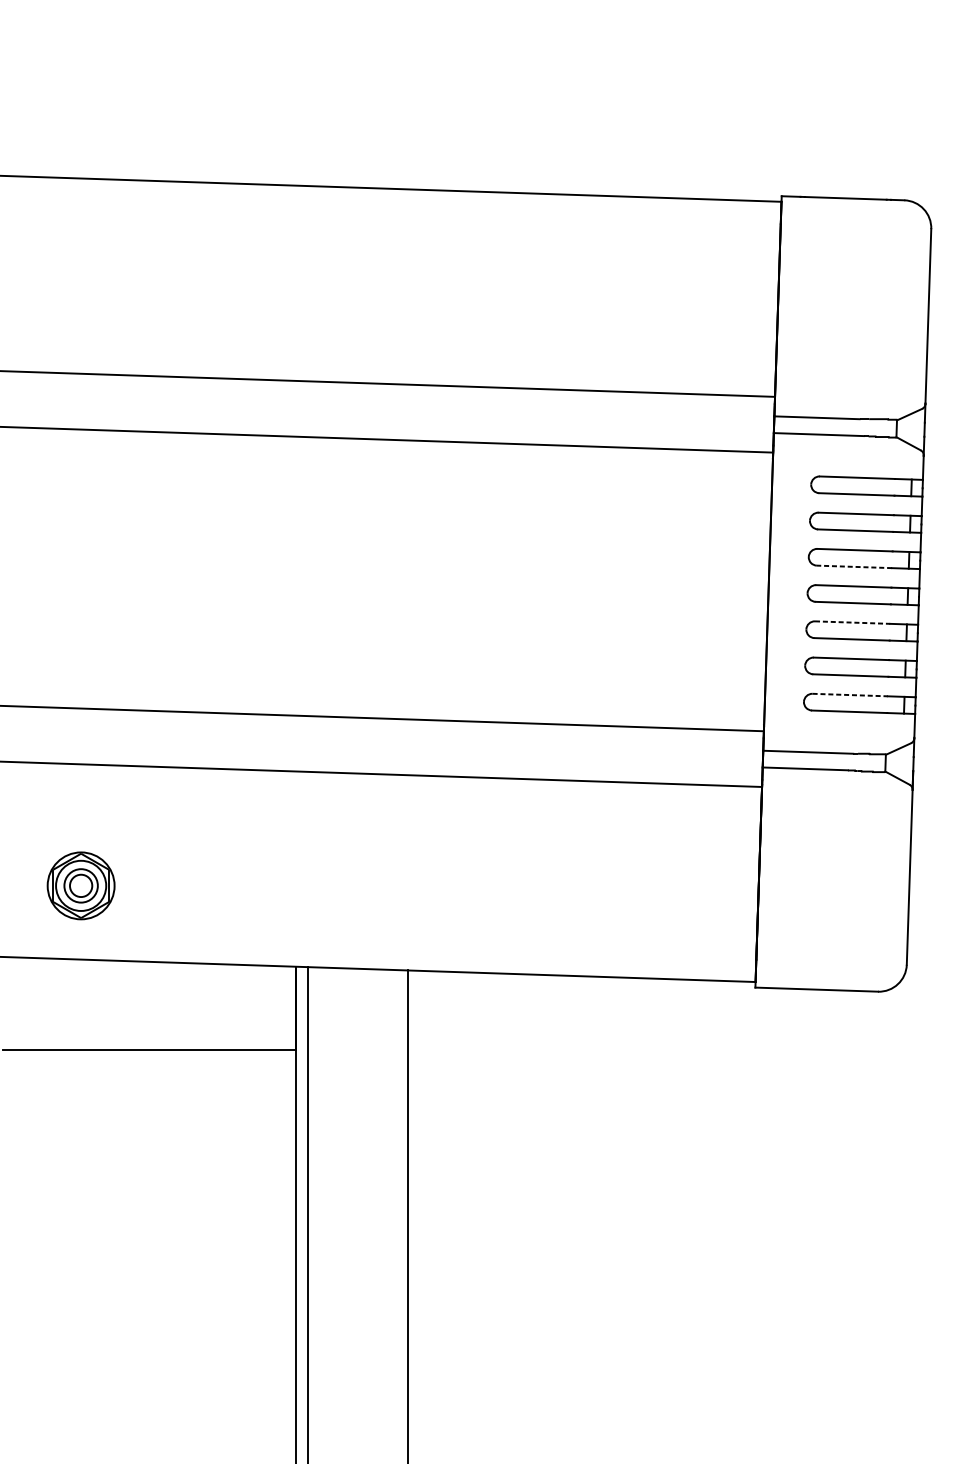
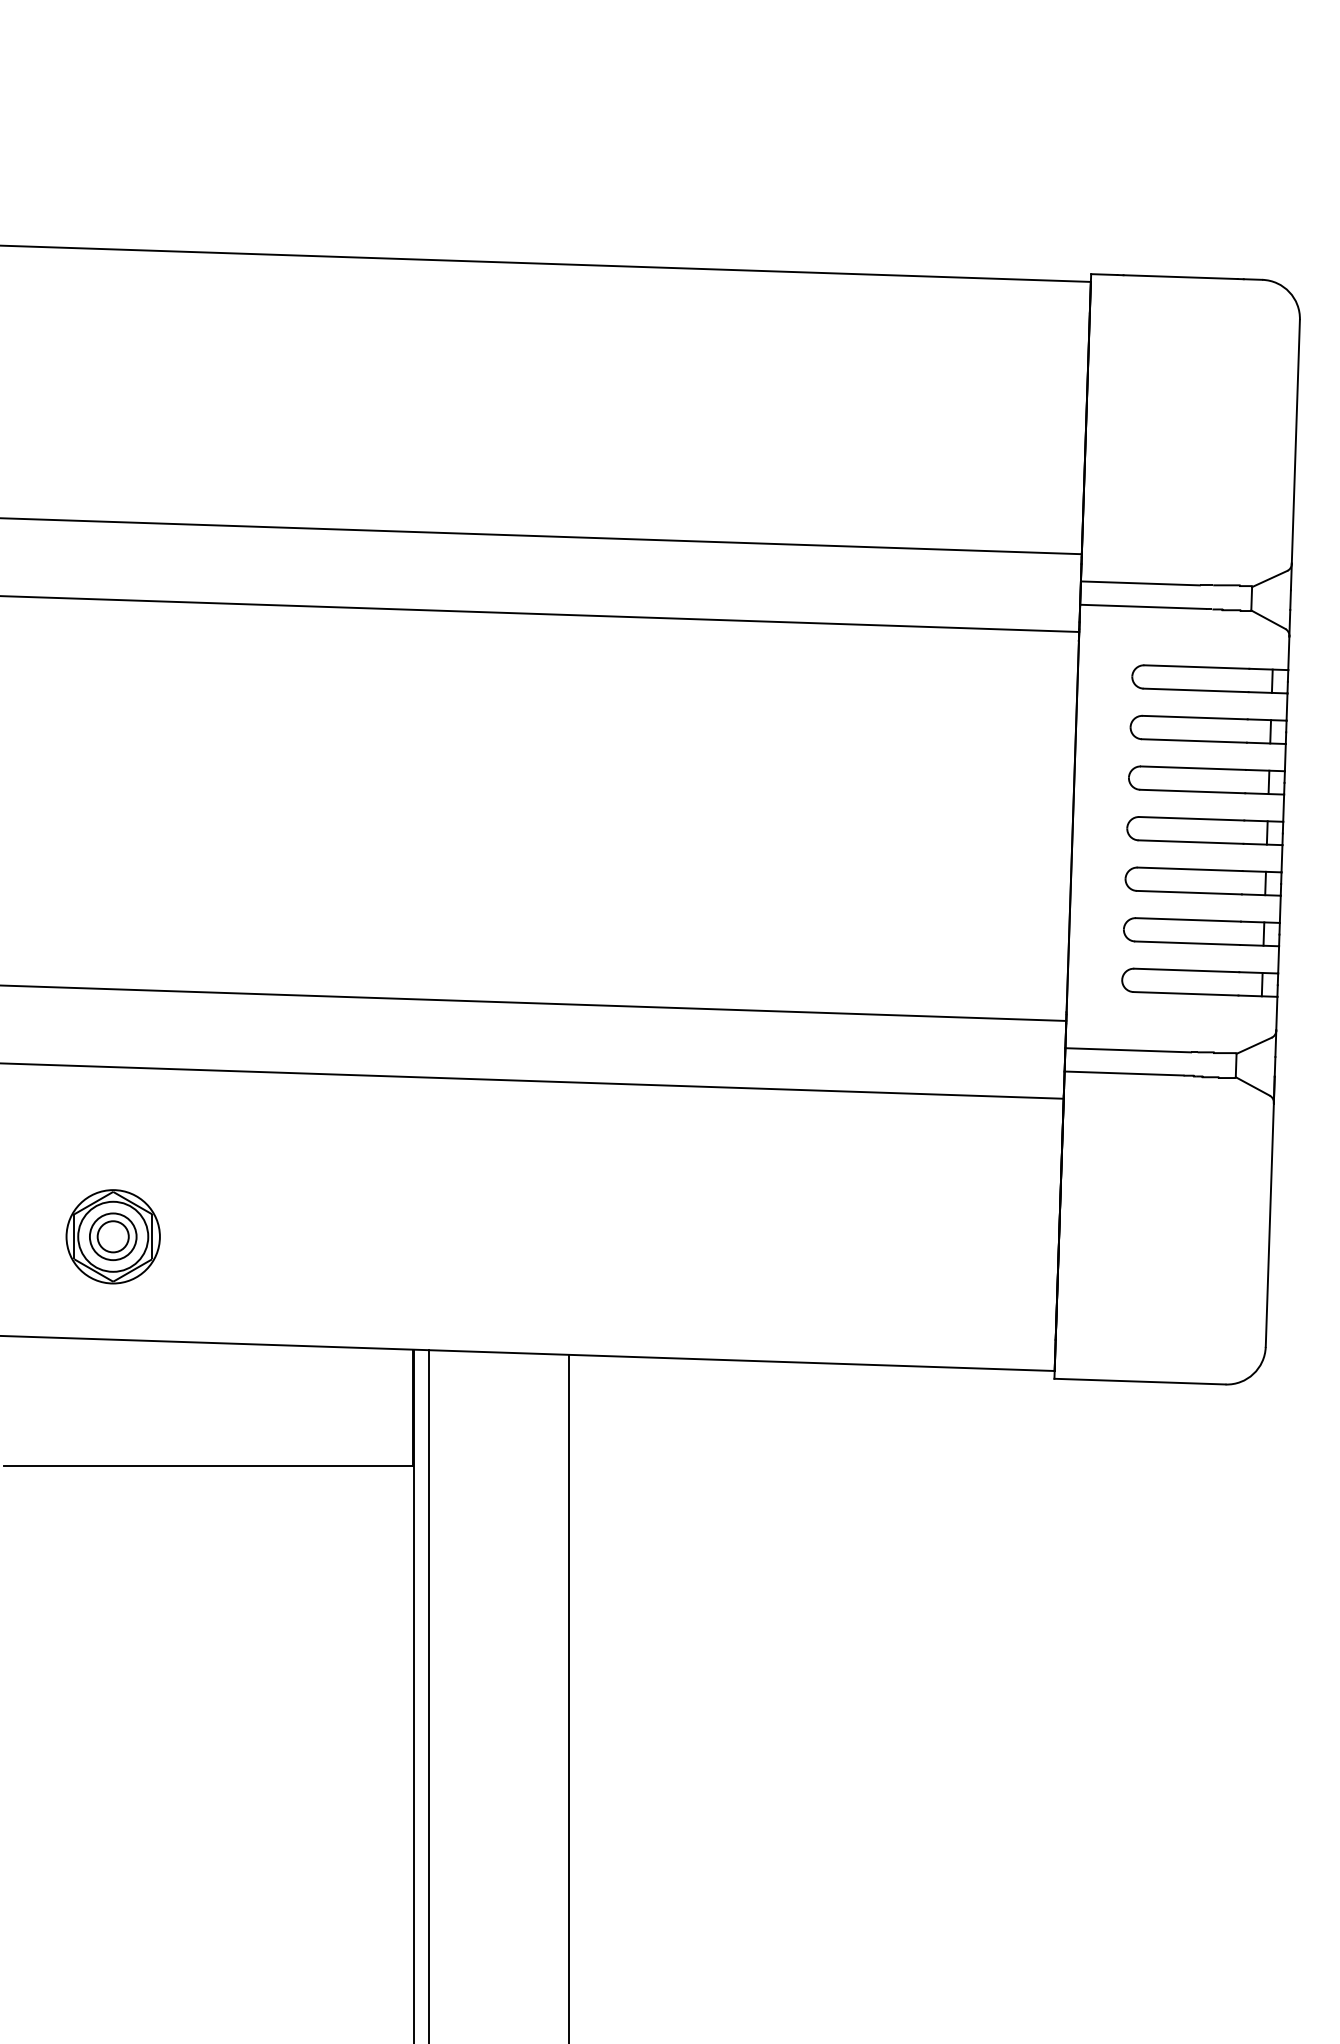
line: (854, 566) -> (1192, 791), dashed -> solid
line: (852, 622) -> (1190, 869), dashed -> solid
line: (850, 695) -> (1186, 970), dashed -> solid

